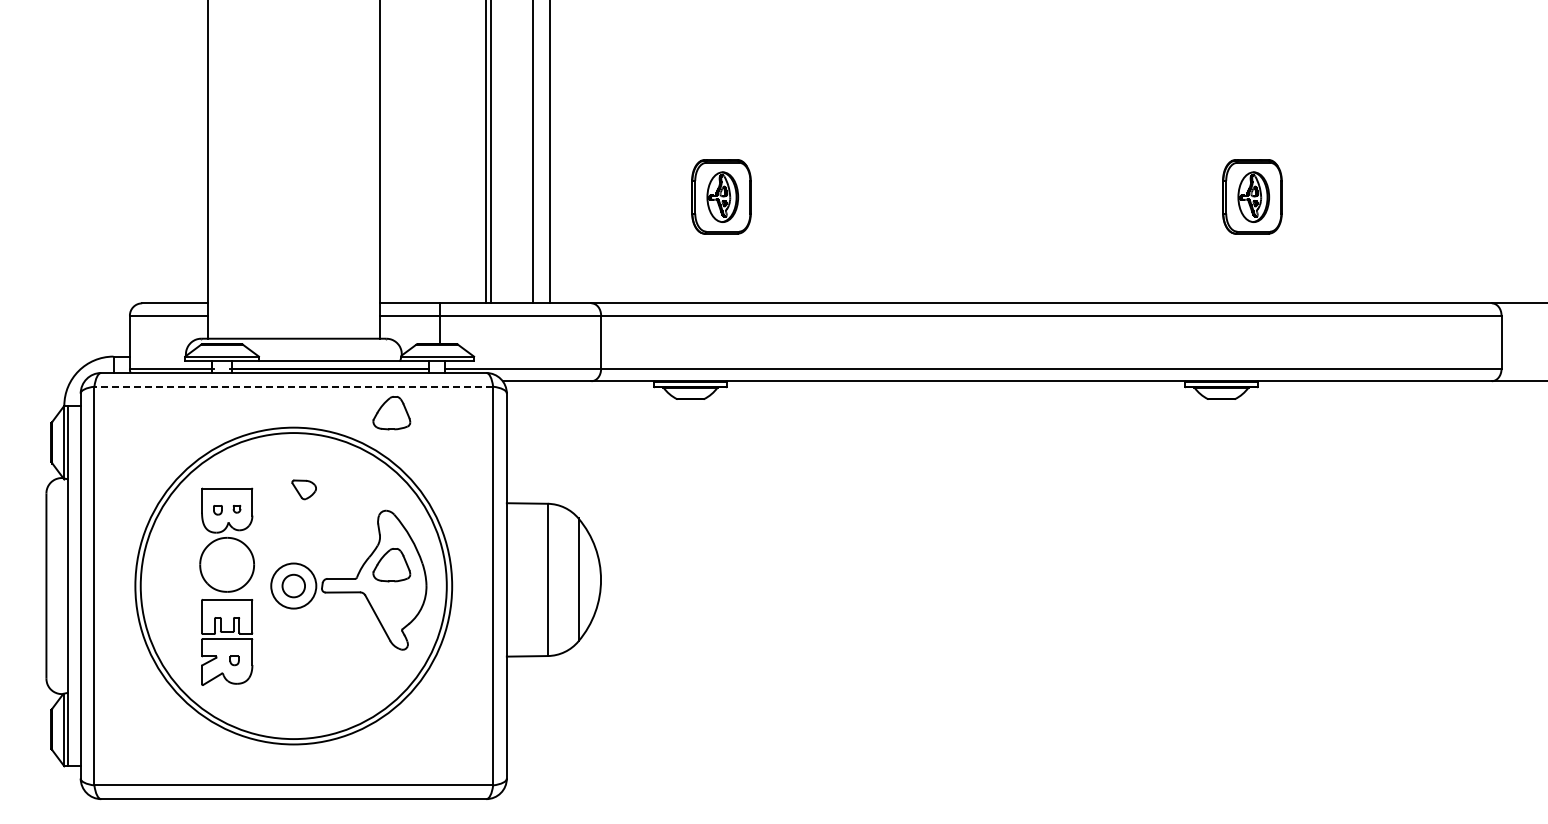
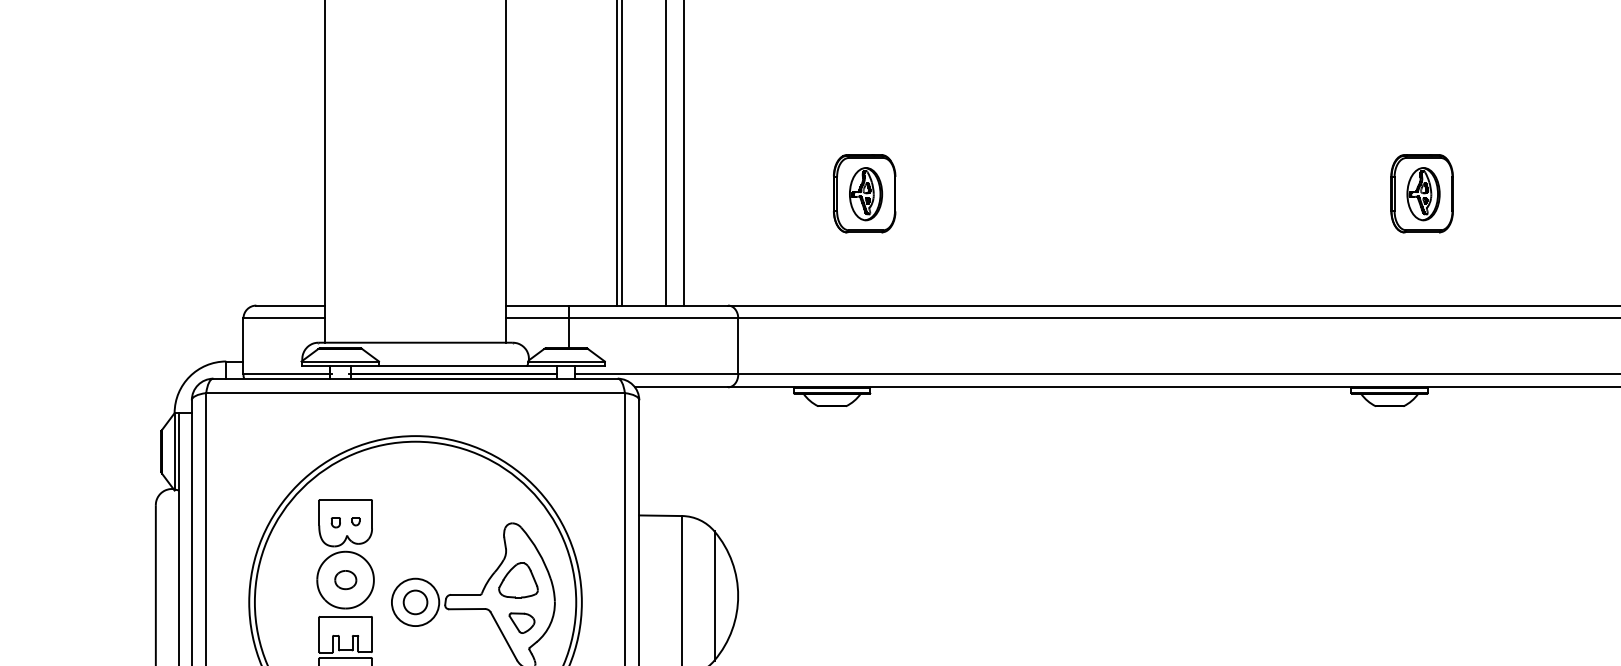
line: (293, 386) -> (415, 392), dashed -> solid
part: (391, 413) -> (518, 421), removed
part: (303, 489) -> (521, 622), moved
part: (227, 564) -> (345, 579), added

